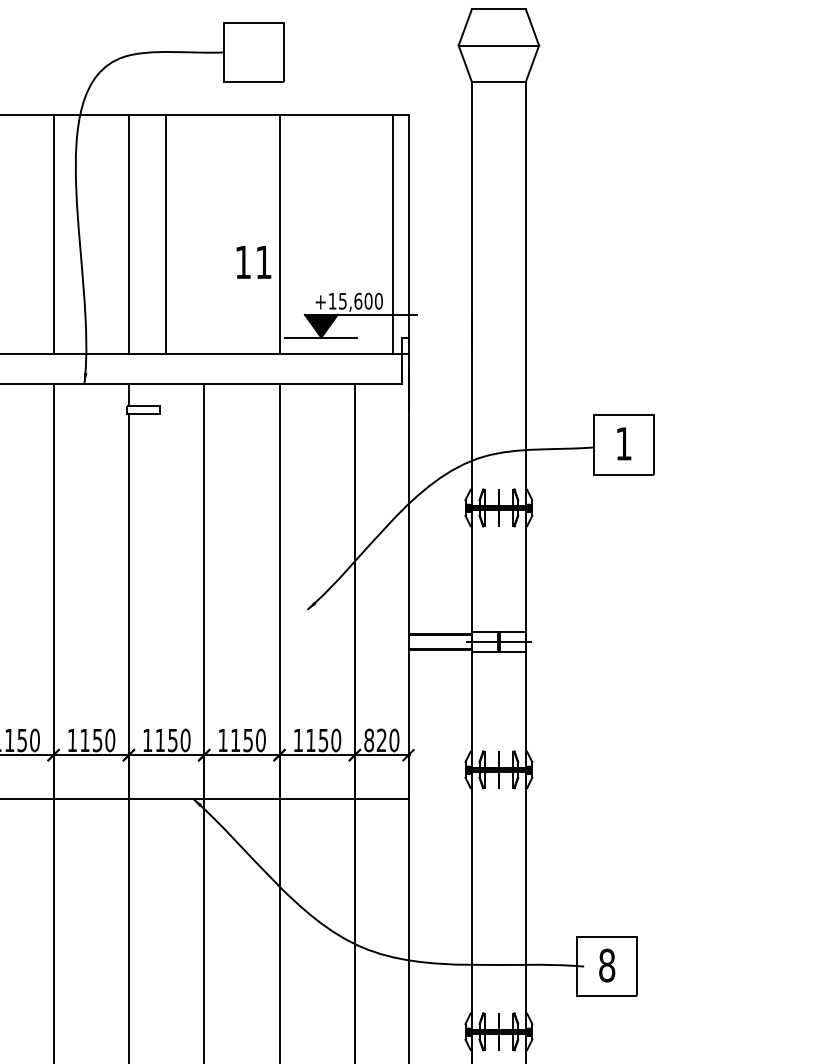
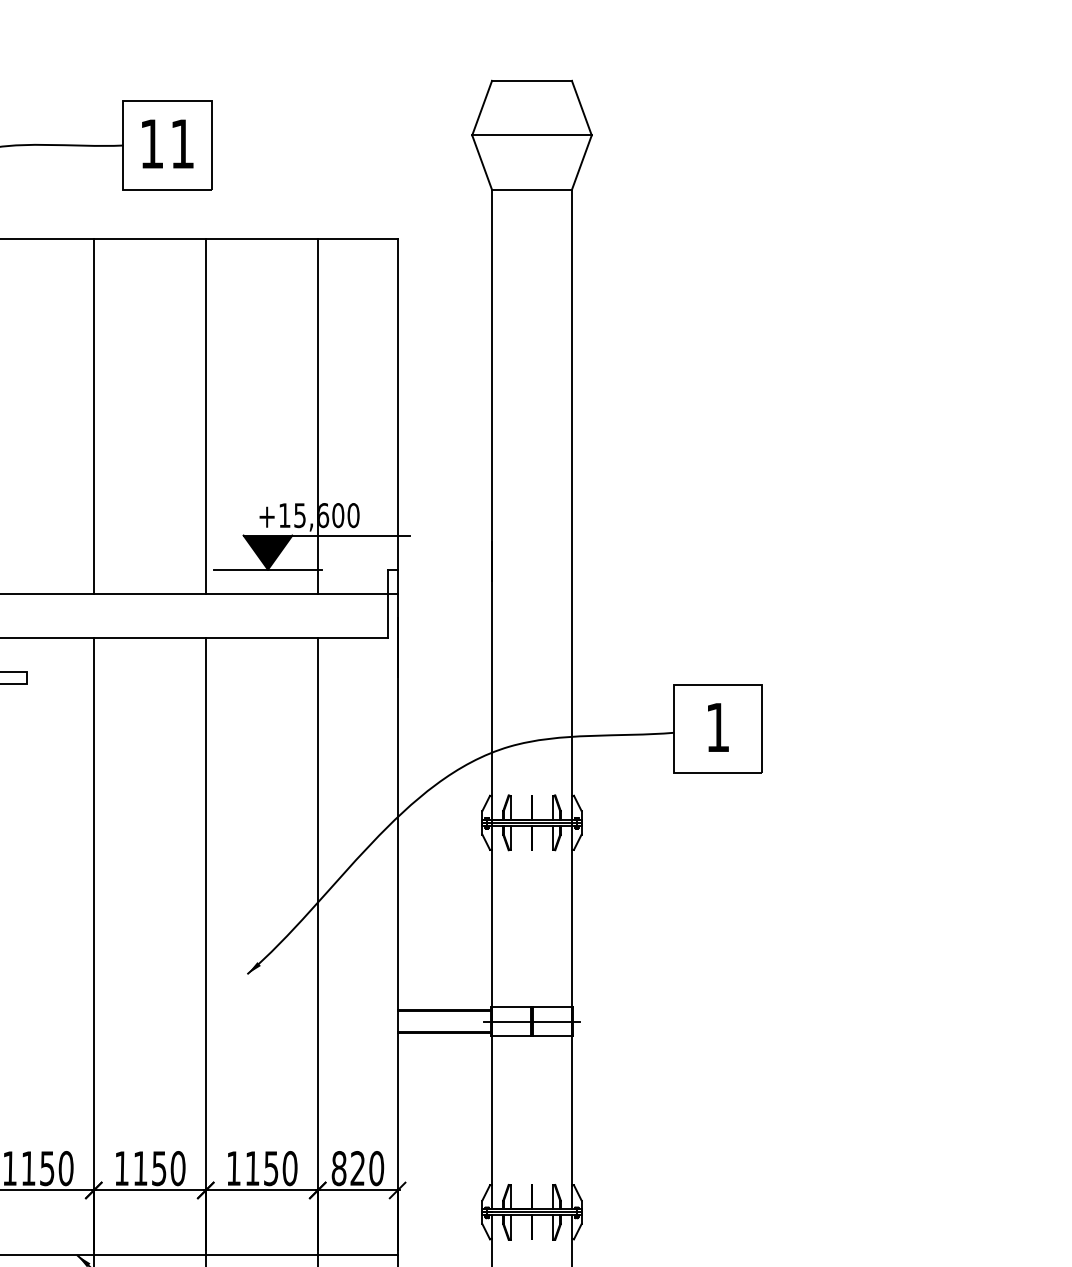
line: (166, 234) -> (94, 416), moved
line: (392, 234) -> (317, 416), moved
text: (253, 262) -> (167, 144), moved

